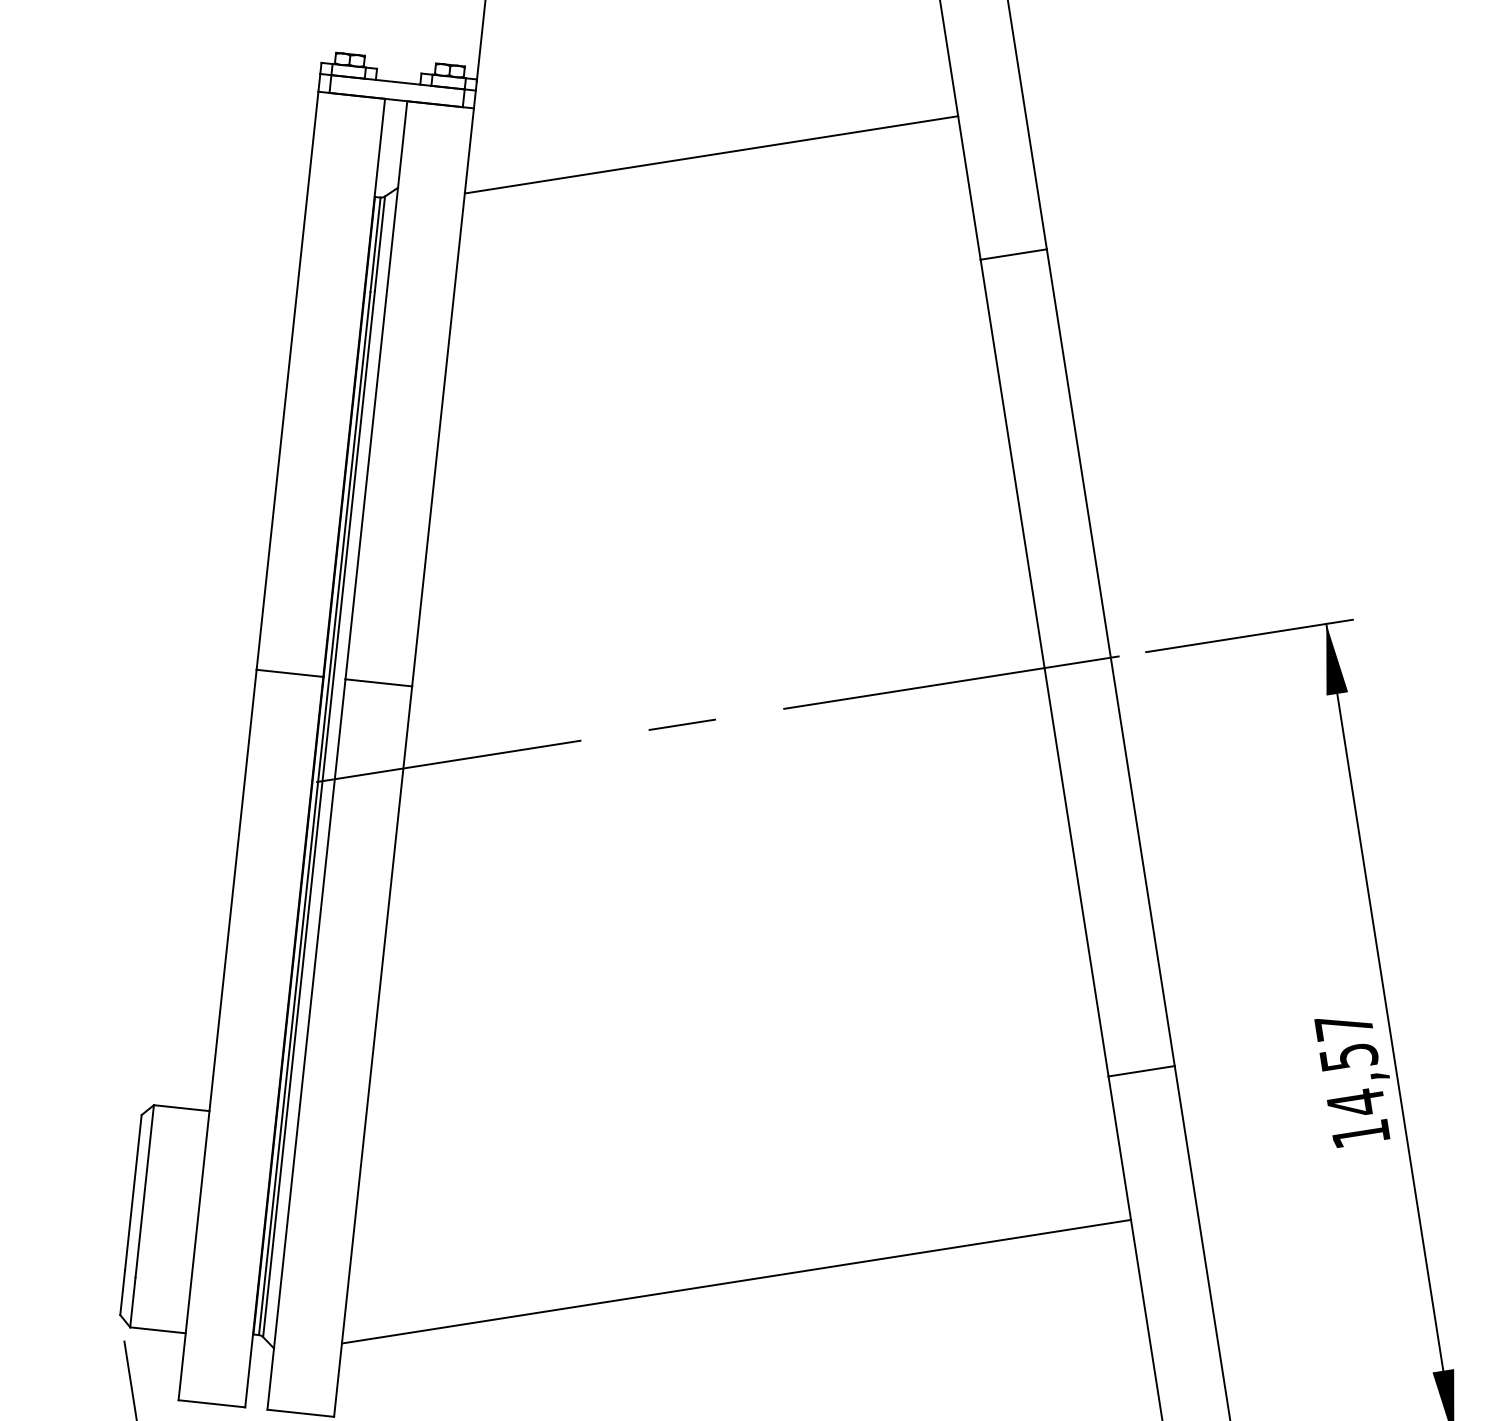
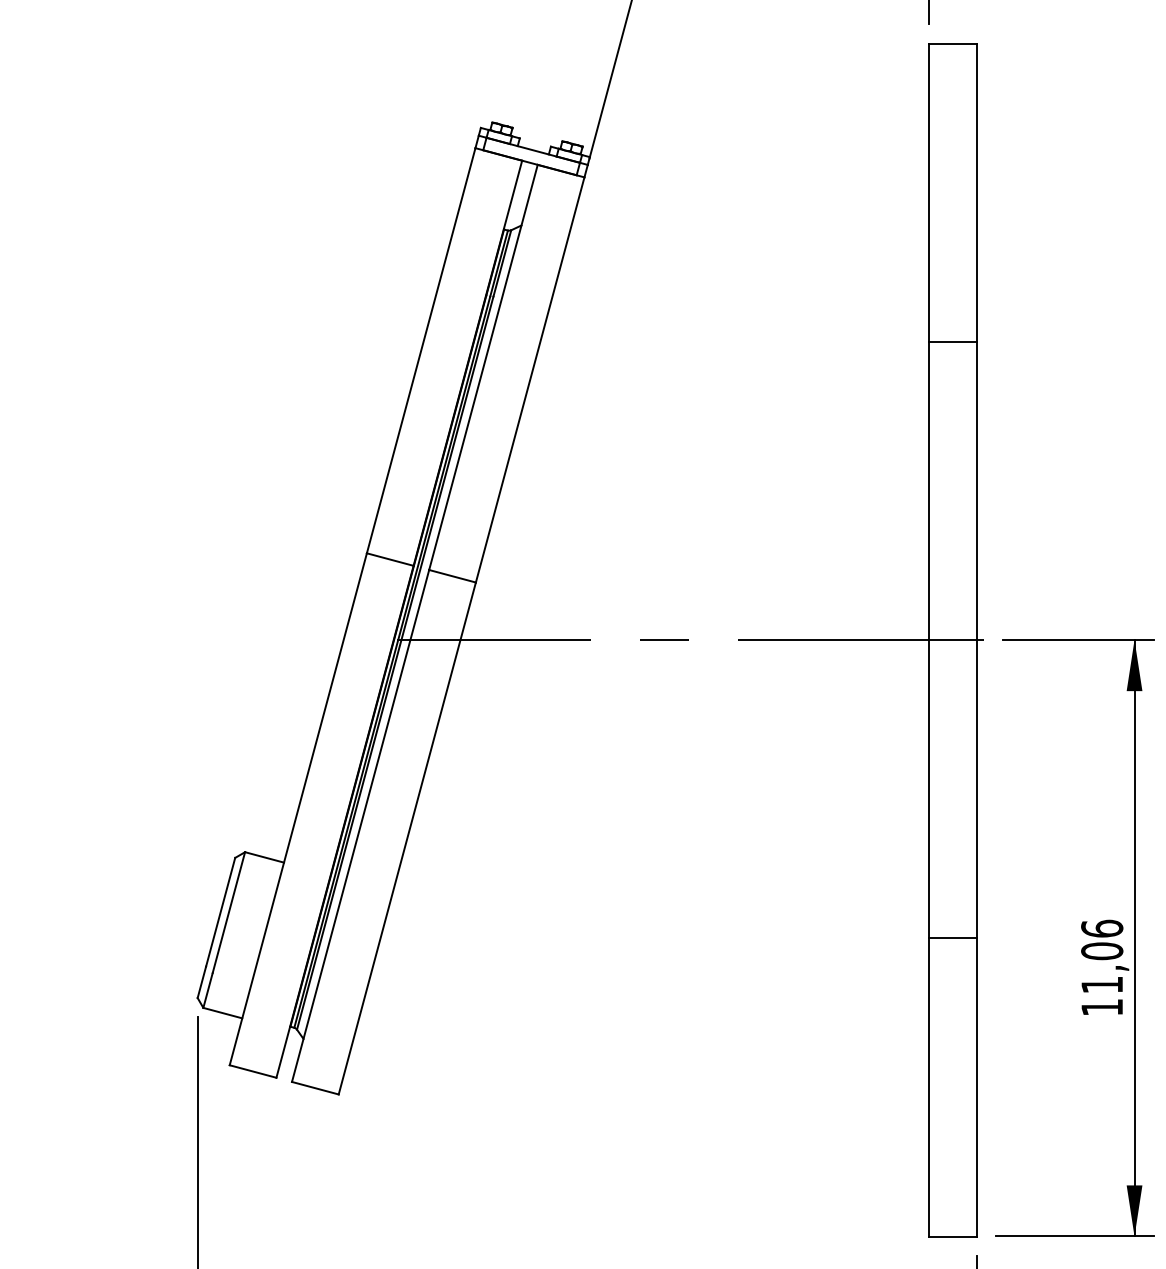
line: (711, 155) -> (748, 237), removed
text: (1350, 1064) -> (1102, 956), 14,57 -> 11,06
line: (736, 1282) -> (640, 1043), removed

